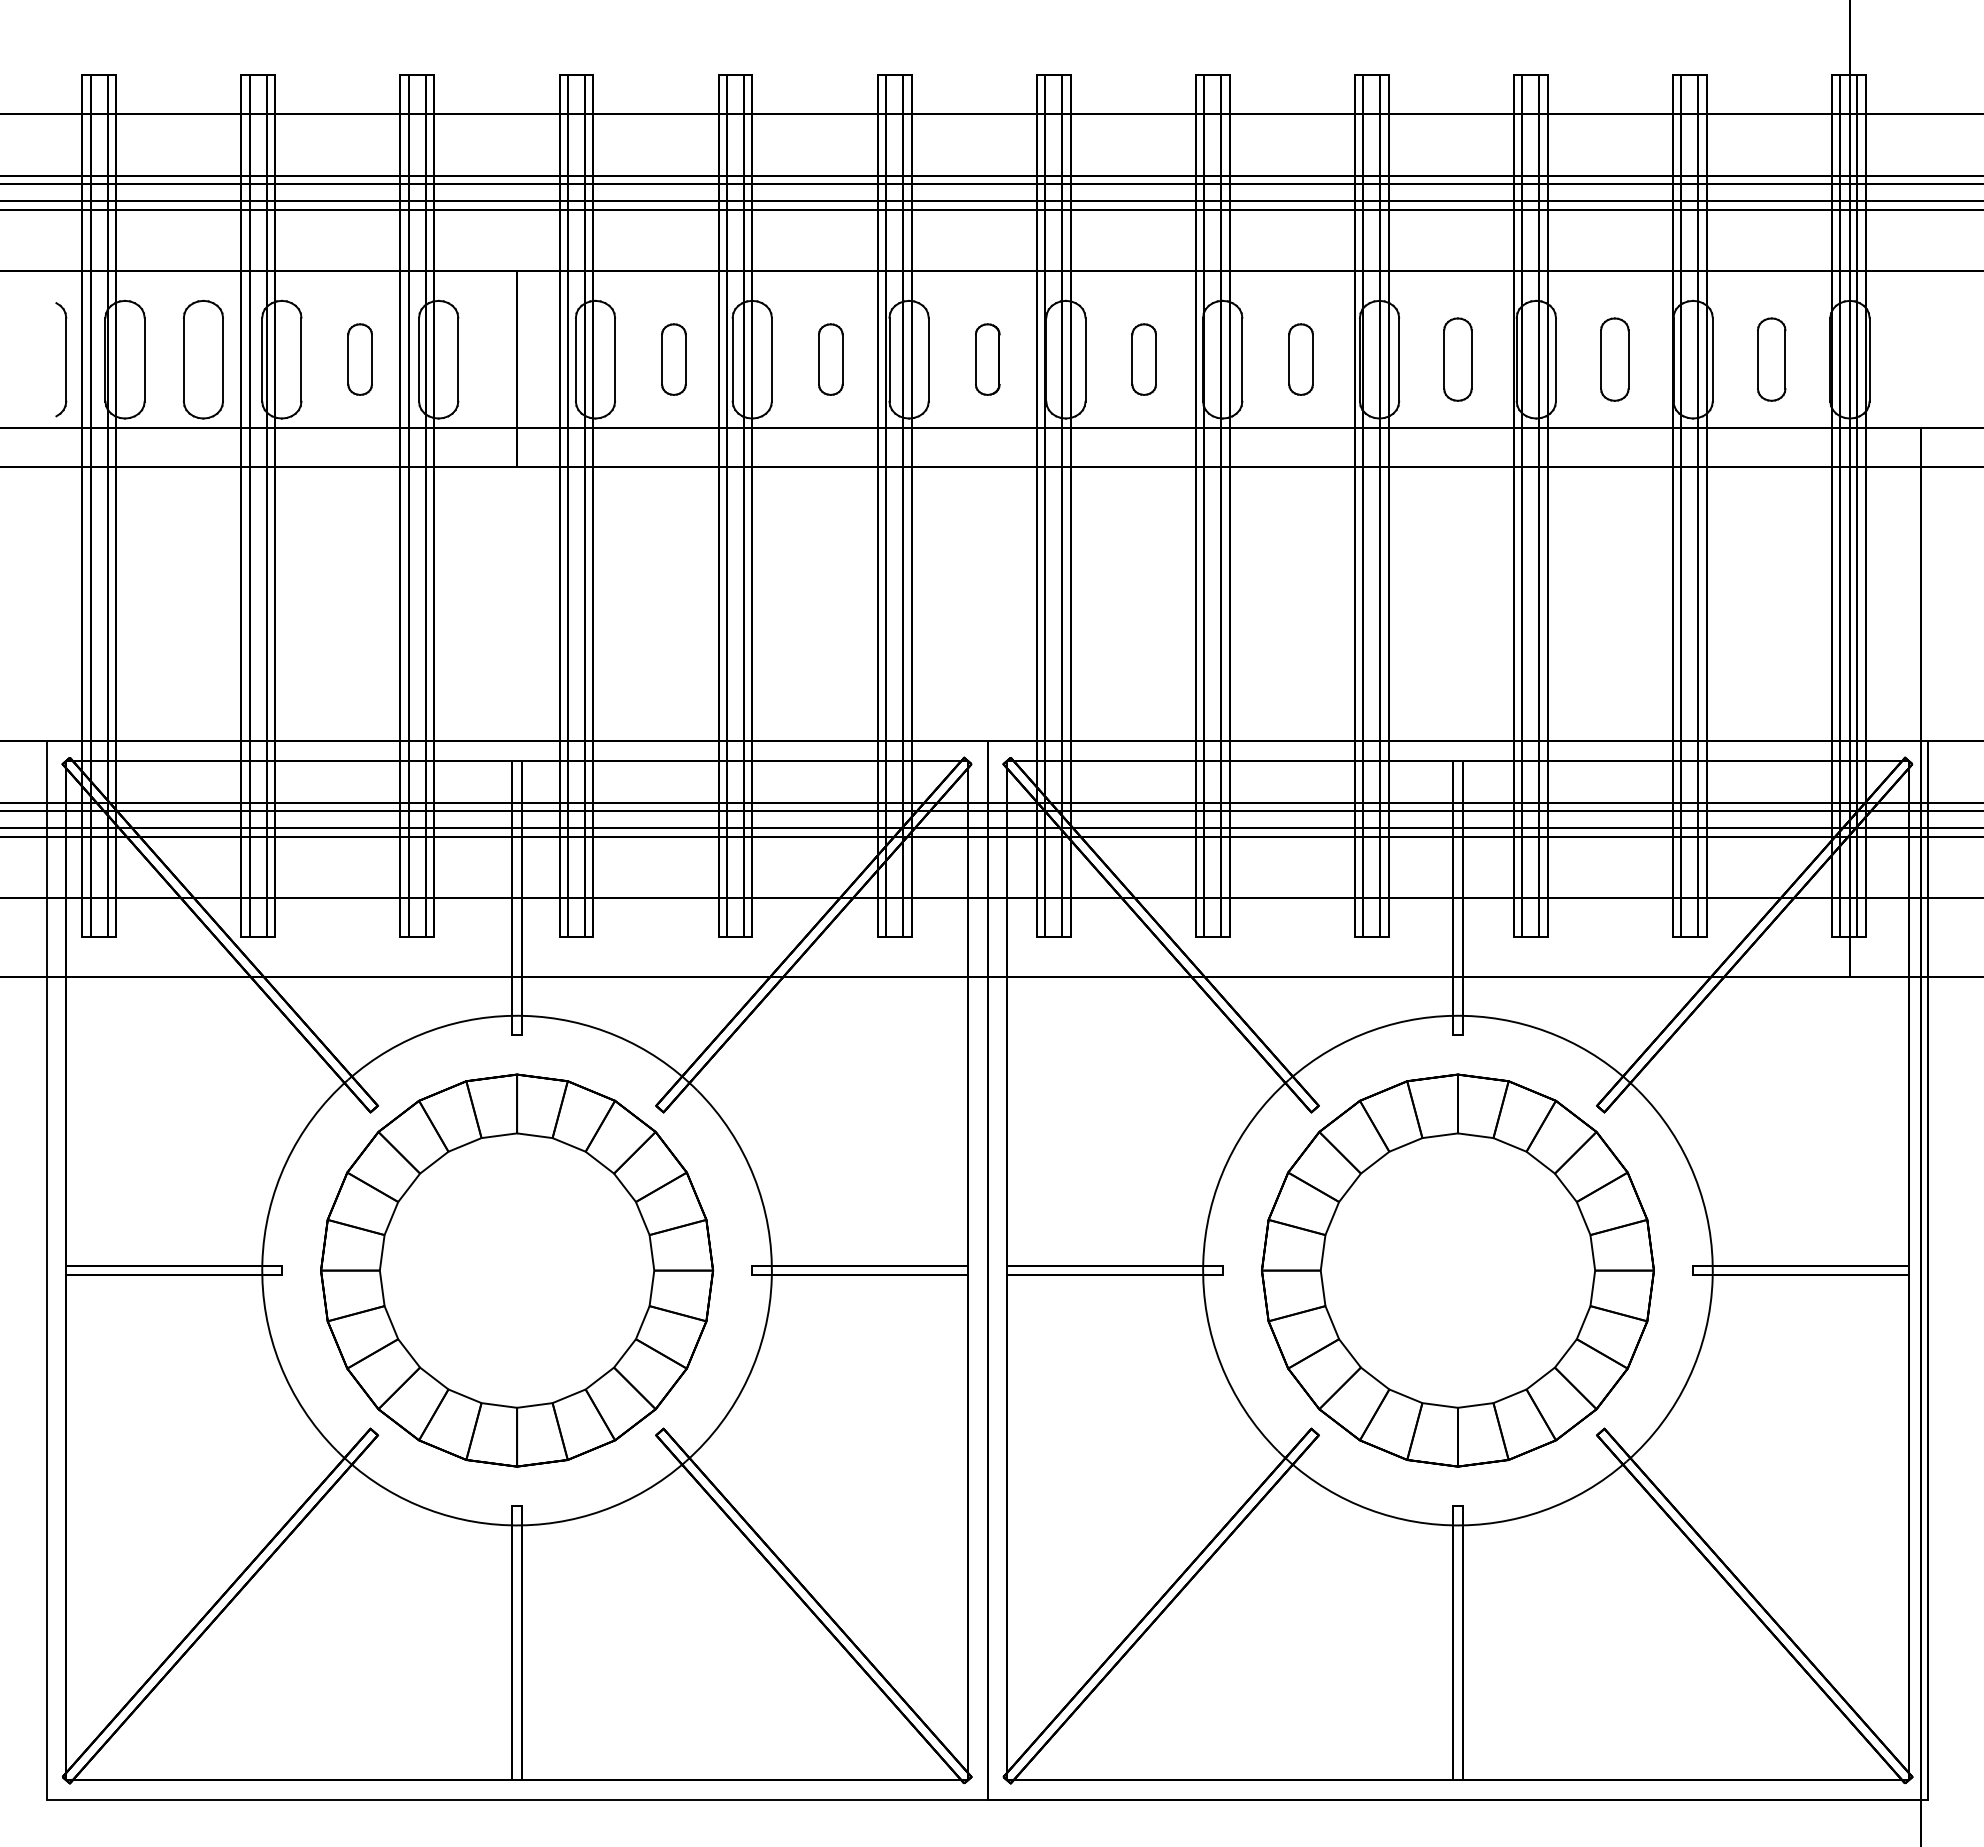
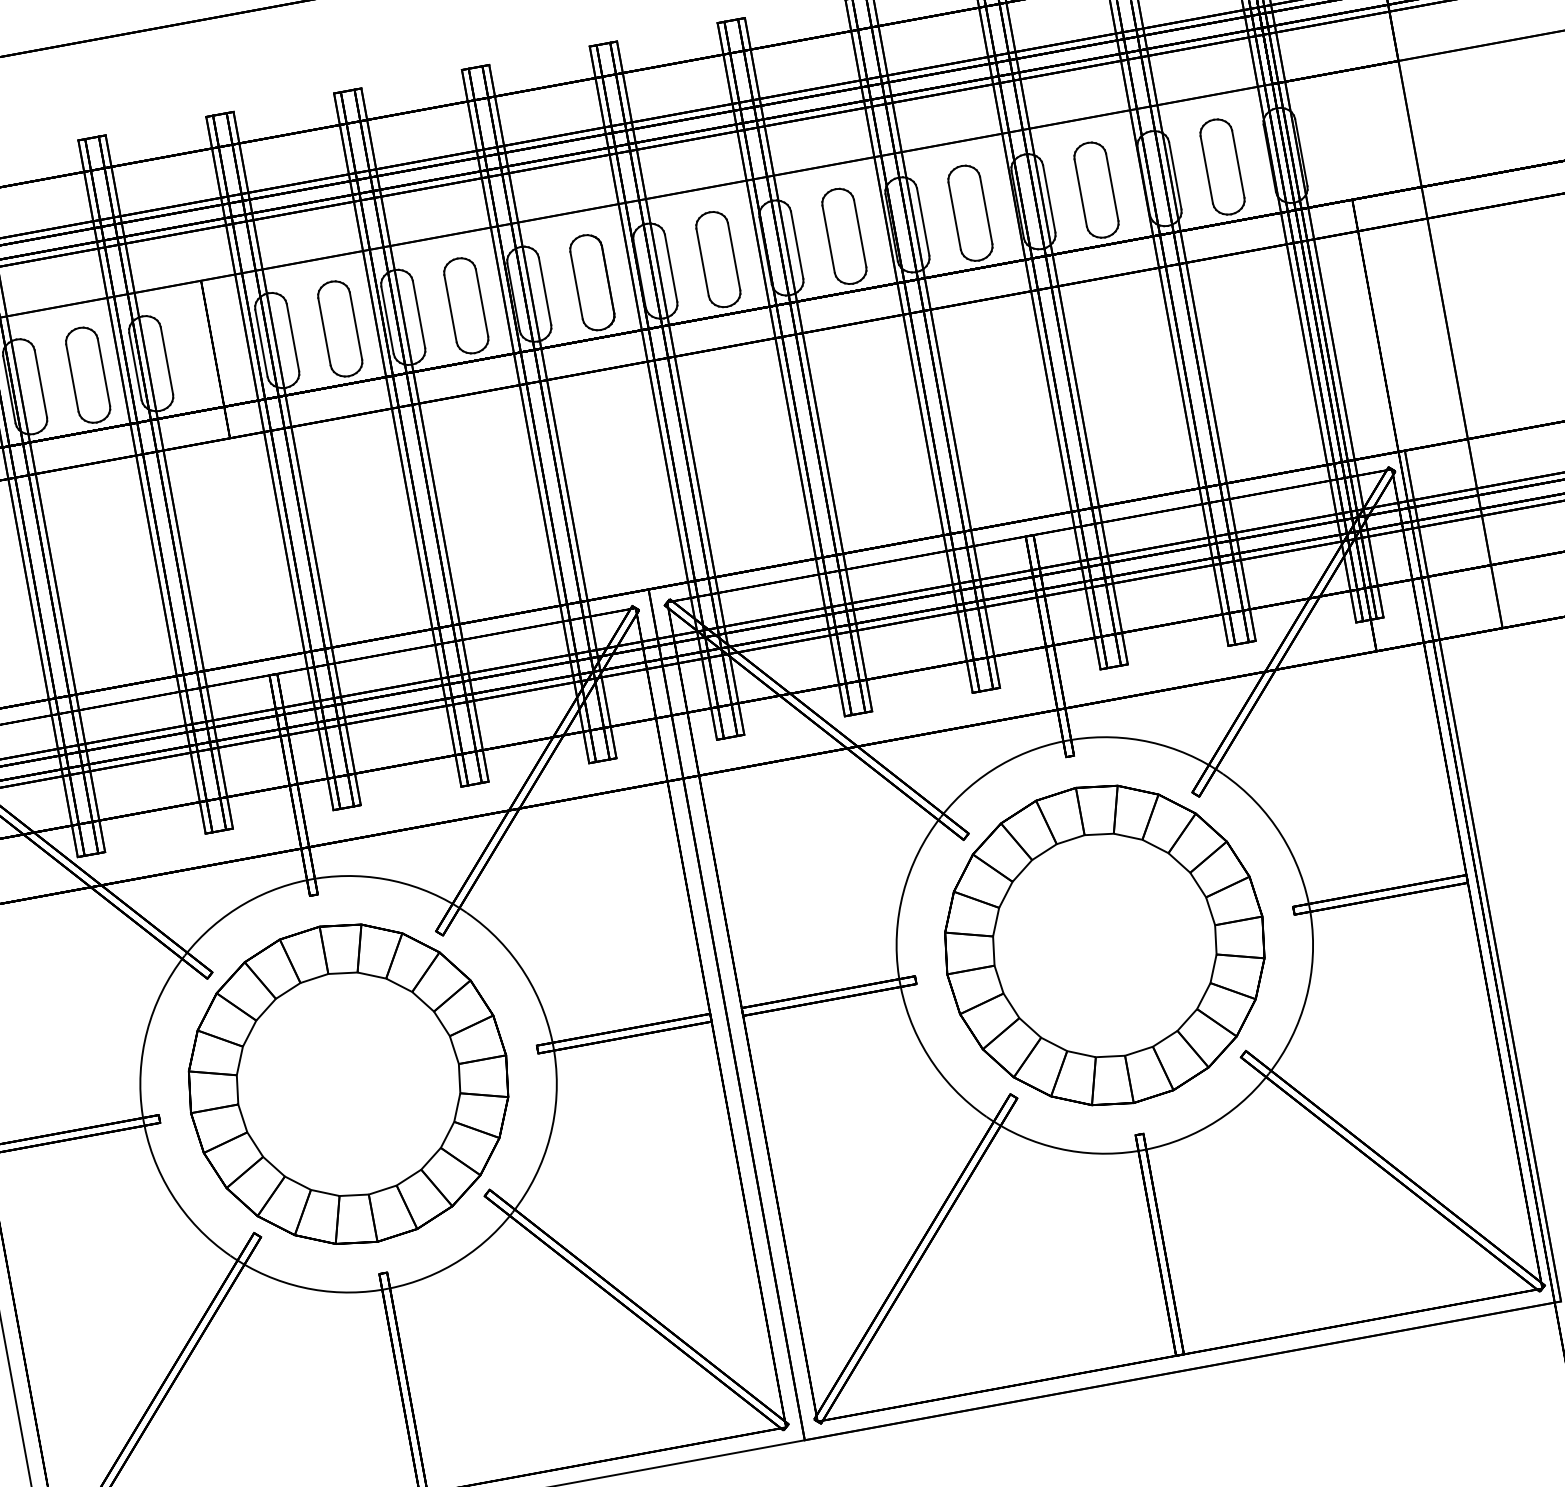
part: (359, 359) -> (87, 375), size x1.67
part: (673, 359) -> (339, 328), size x1.67
part: (830, 359) -> (466, 305), size x1.67
part: (987, 359) -> (592, 282), size x1.67
part: (1143, 359) -> (717, 259), size x1.67
part: (1300, 359) -> (843, 236), size x1.67
part: (1457, 359) -> (970, 213), size x1.43
part: (1614, 359) -> (1096, 190), size x1.43
part: (1771, 359) -> (1222, 166), size x1.43

